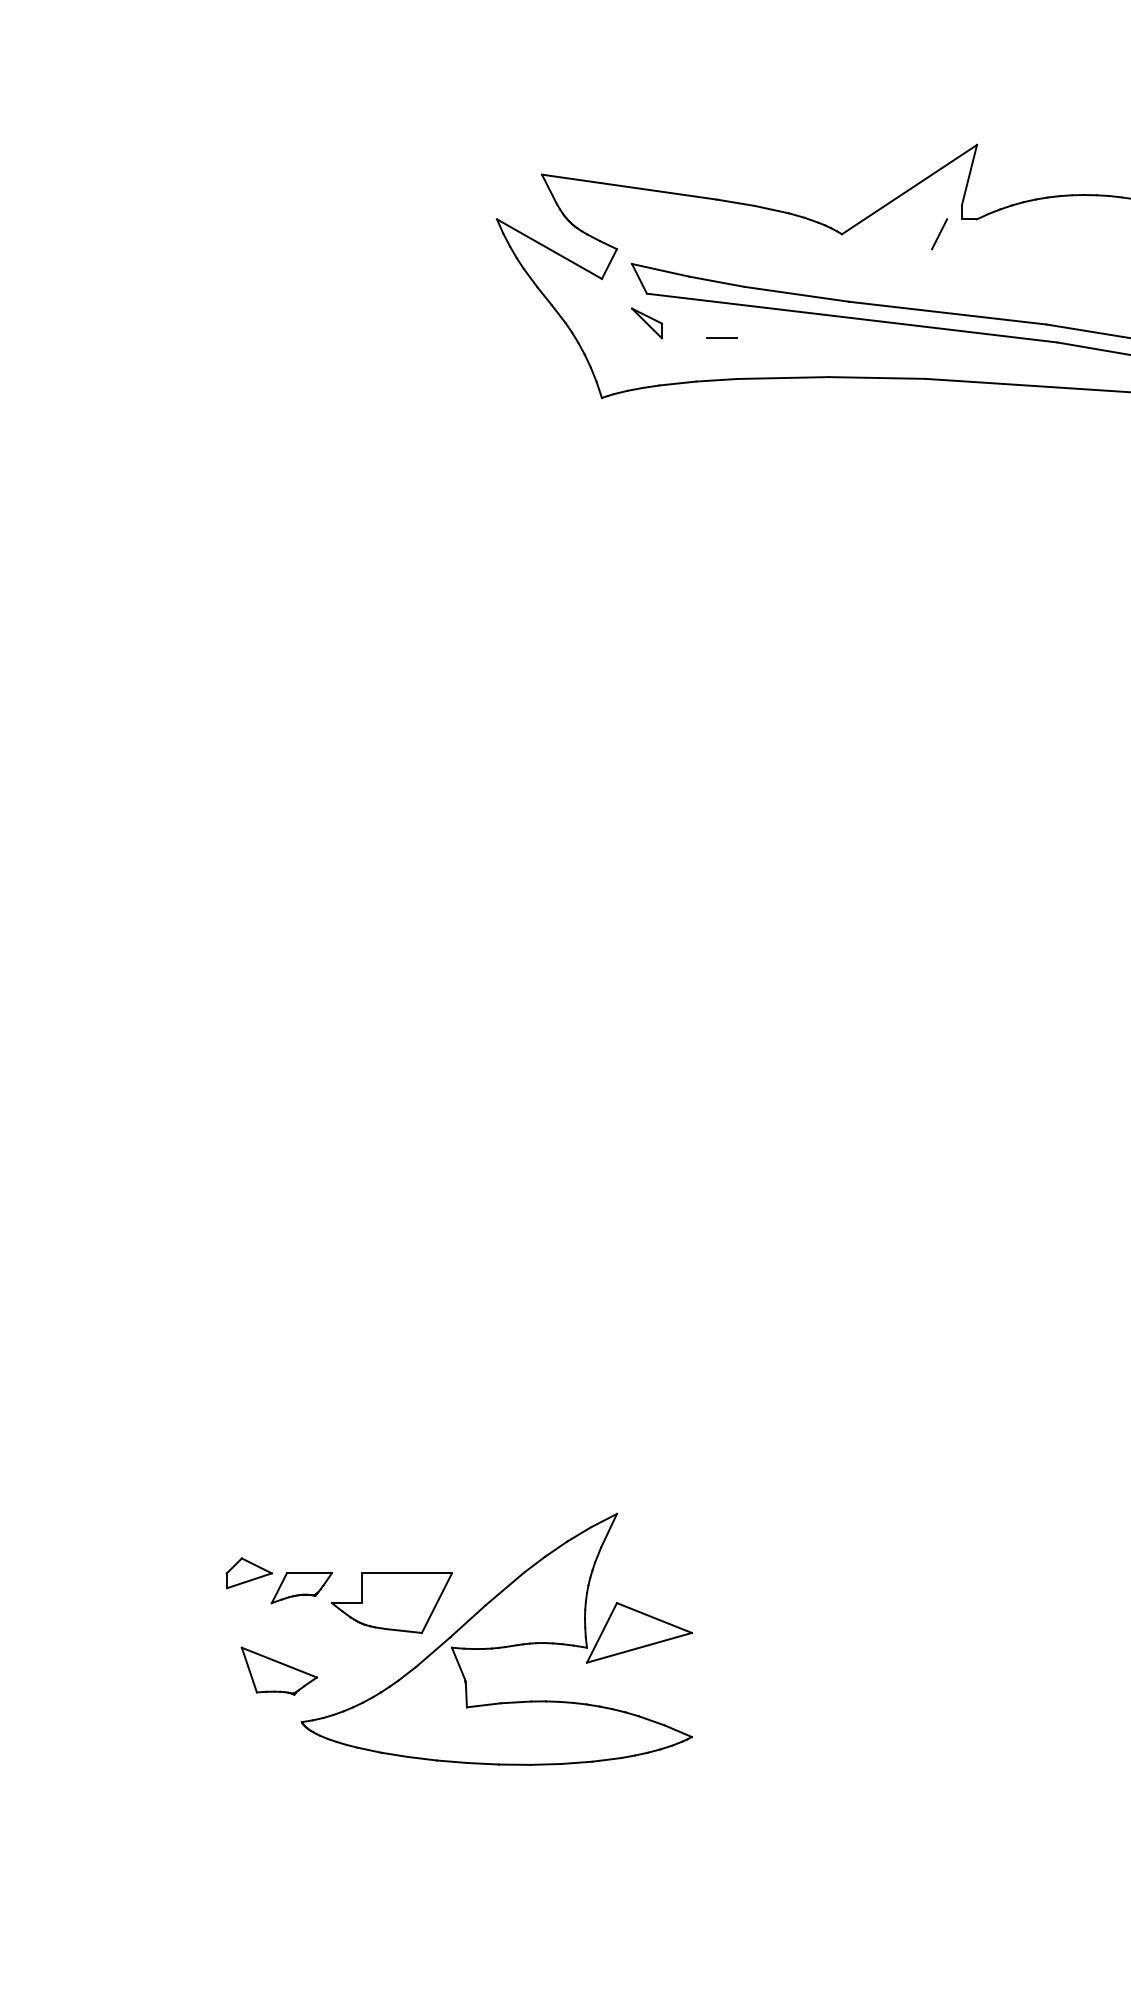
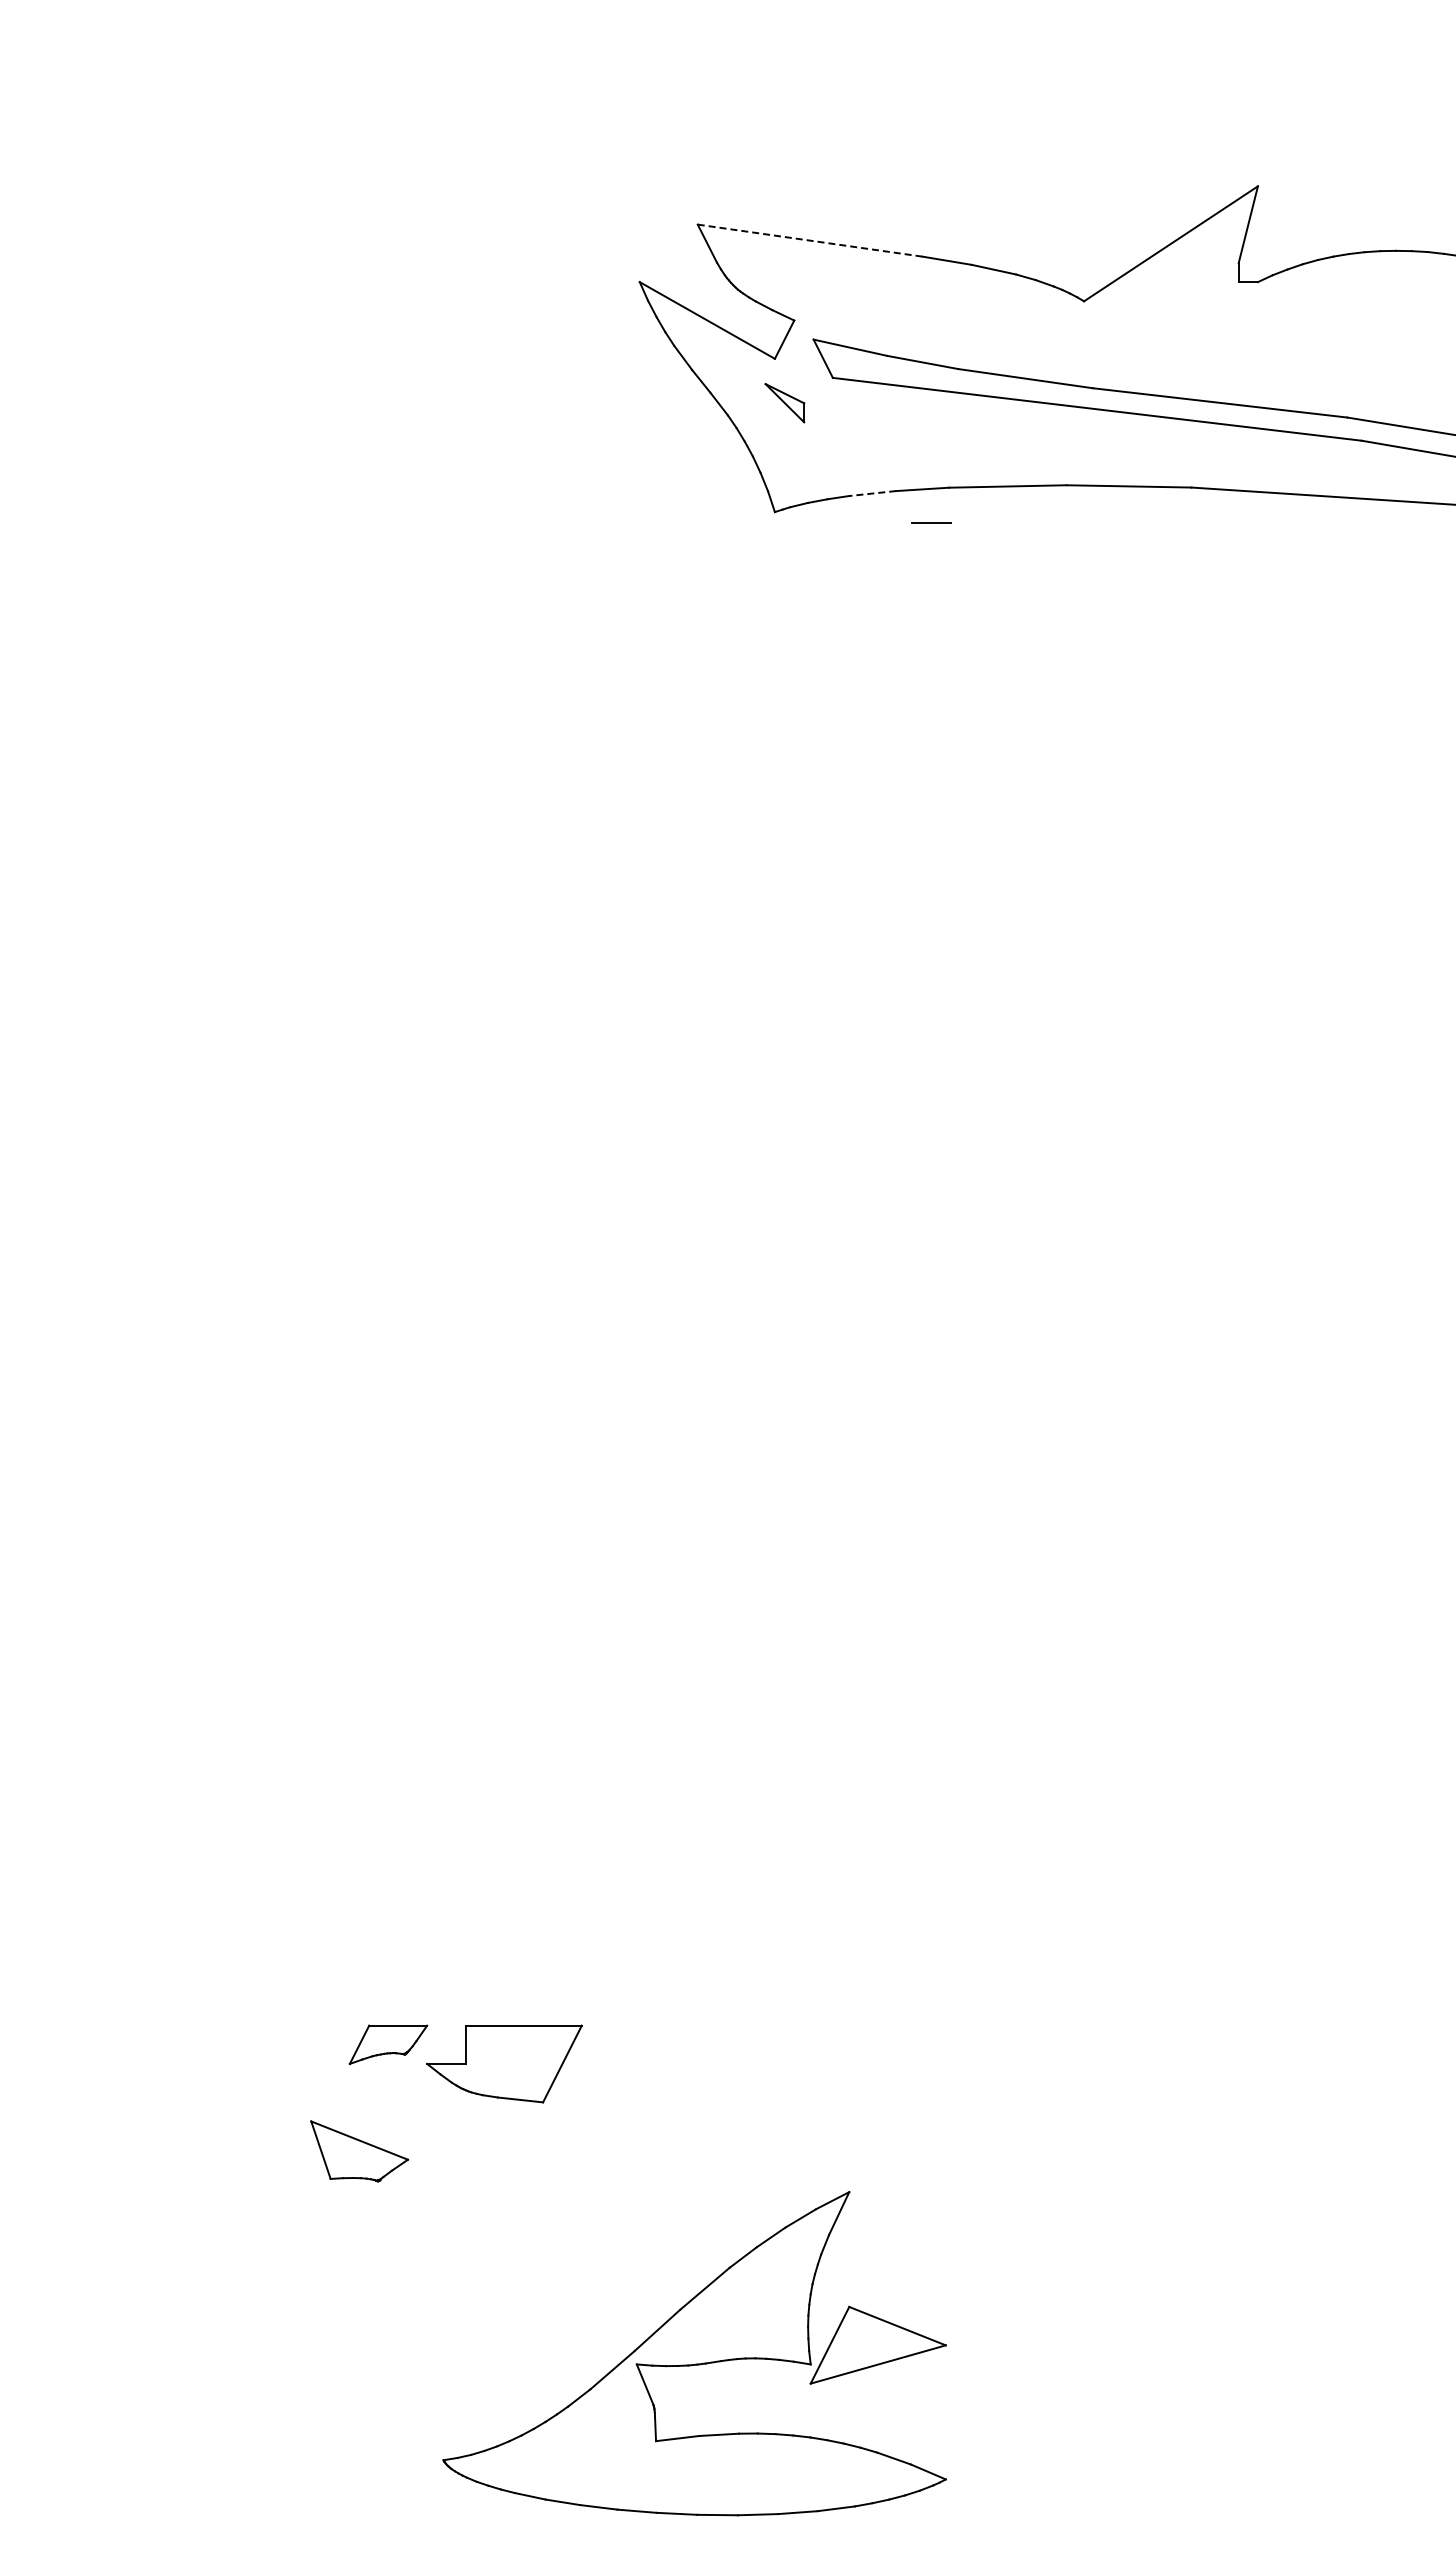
line: (629, 187) -> (810, 240), solid -> dashed
line: (939, 234) -> (1209, 301), removed
part: (646, 323) -> (784, 403), moved
line: (721, 337) -> (931, 522), moved
line: (677, 383) -> (872, 493), solid -> dashed
part: (249, 1573) -> (320, 2025), removed
part: (496, 1639) -> (694, 2353), moved

